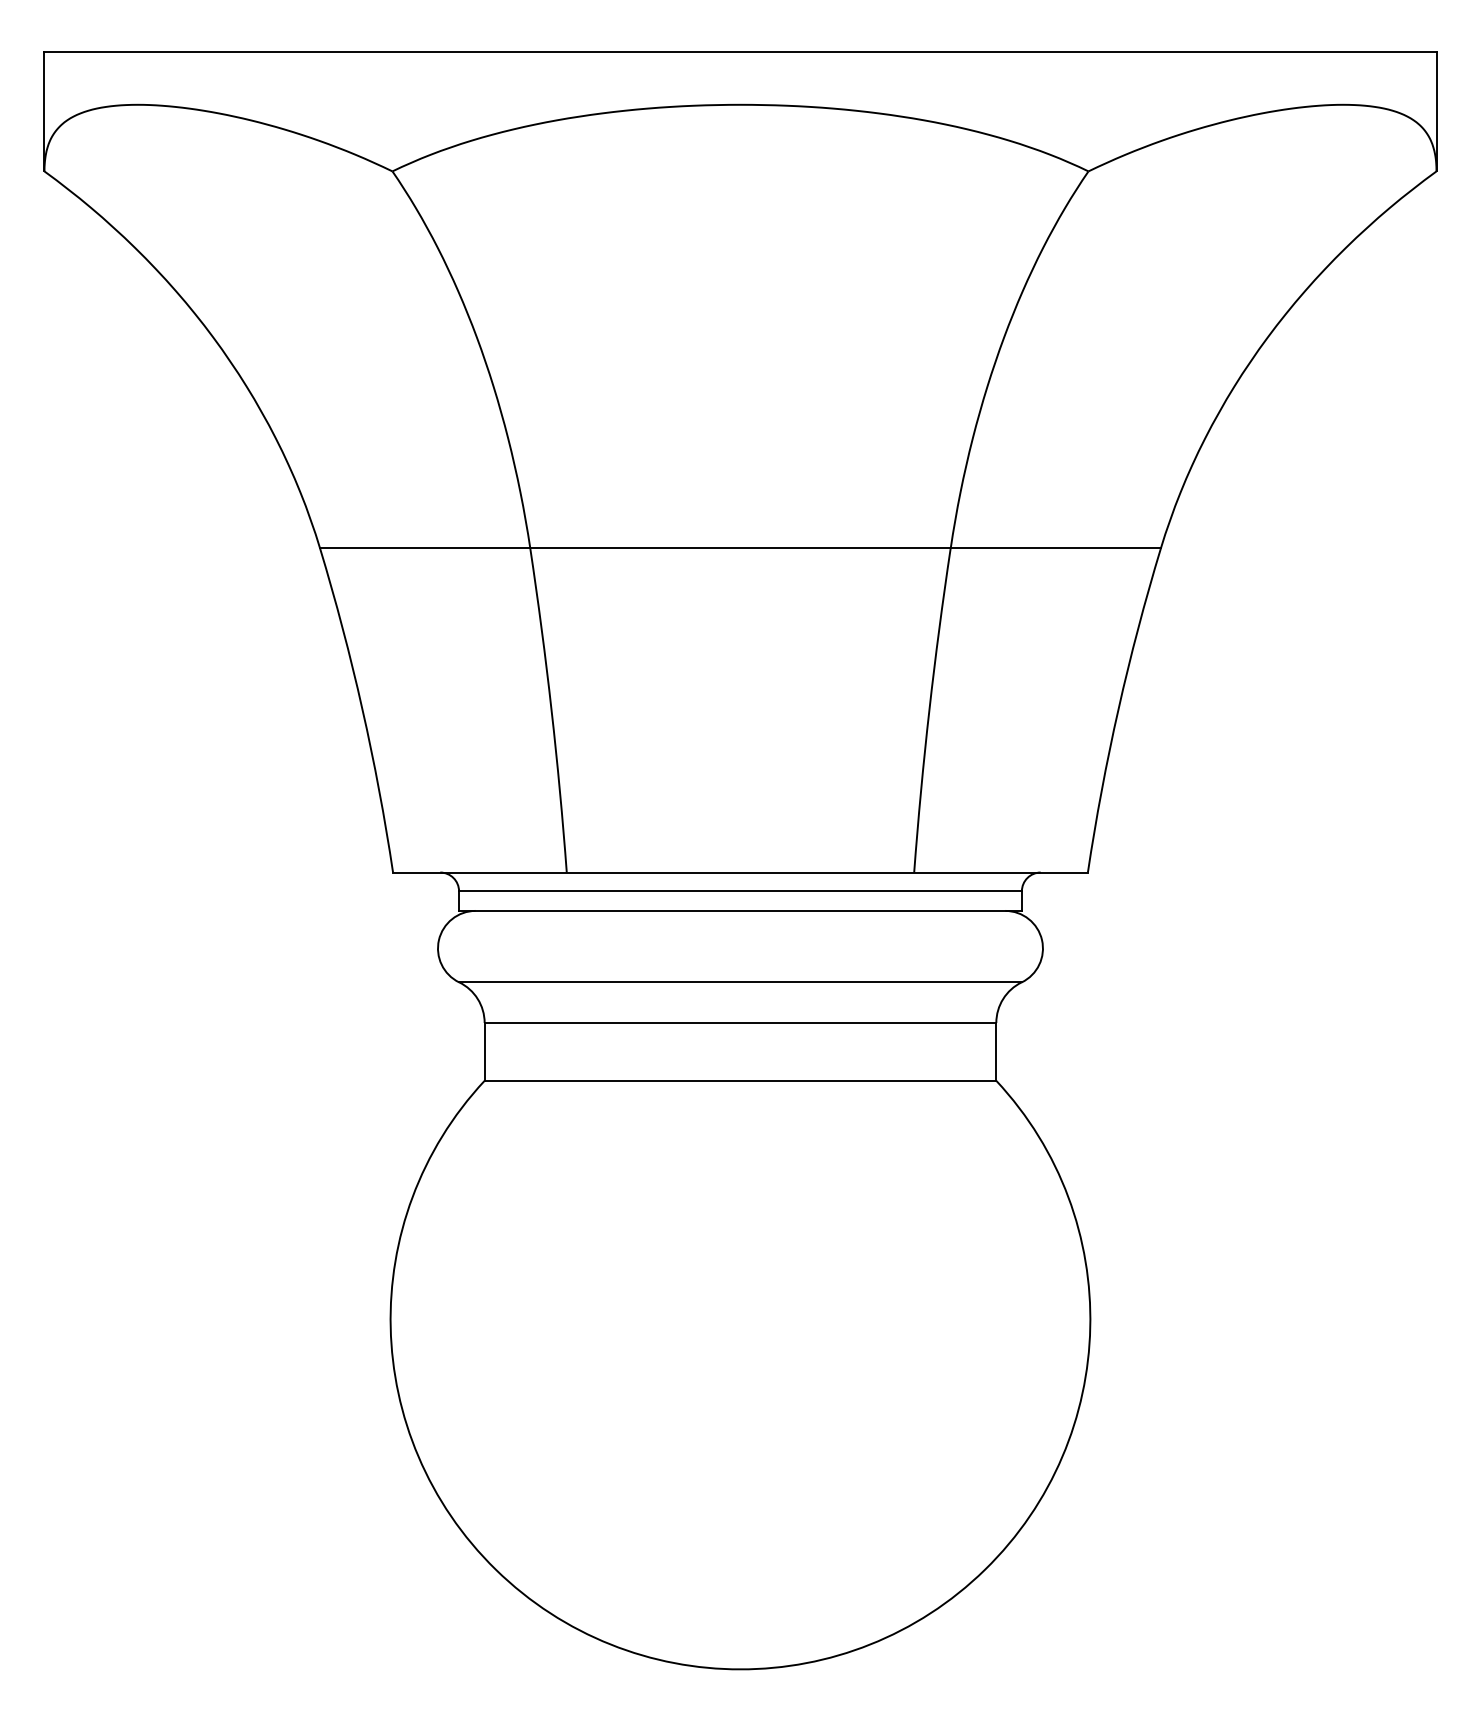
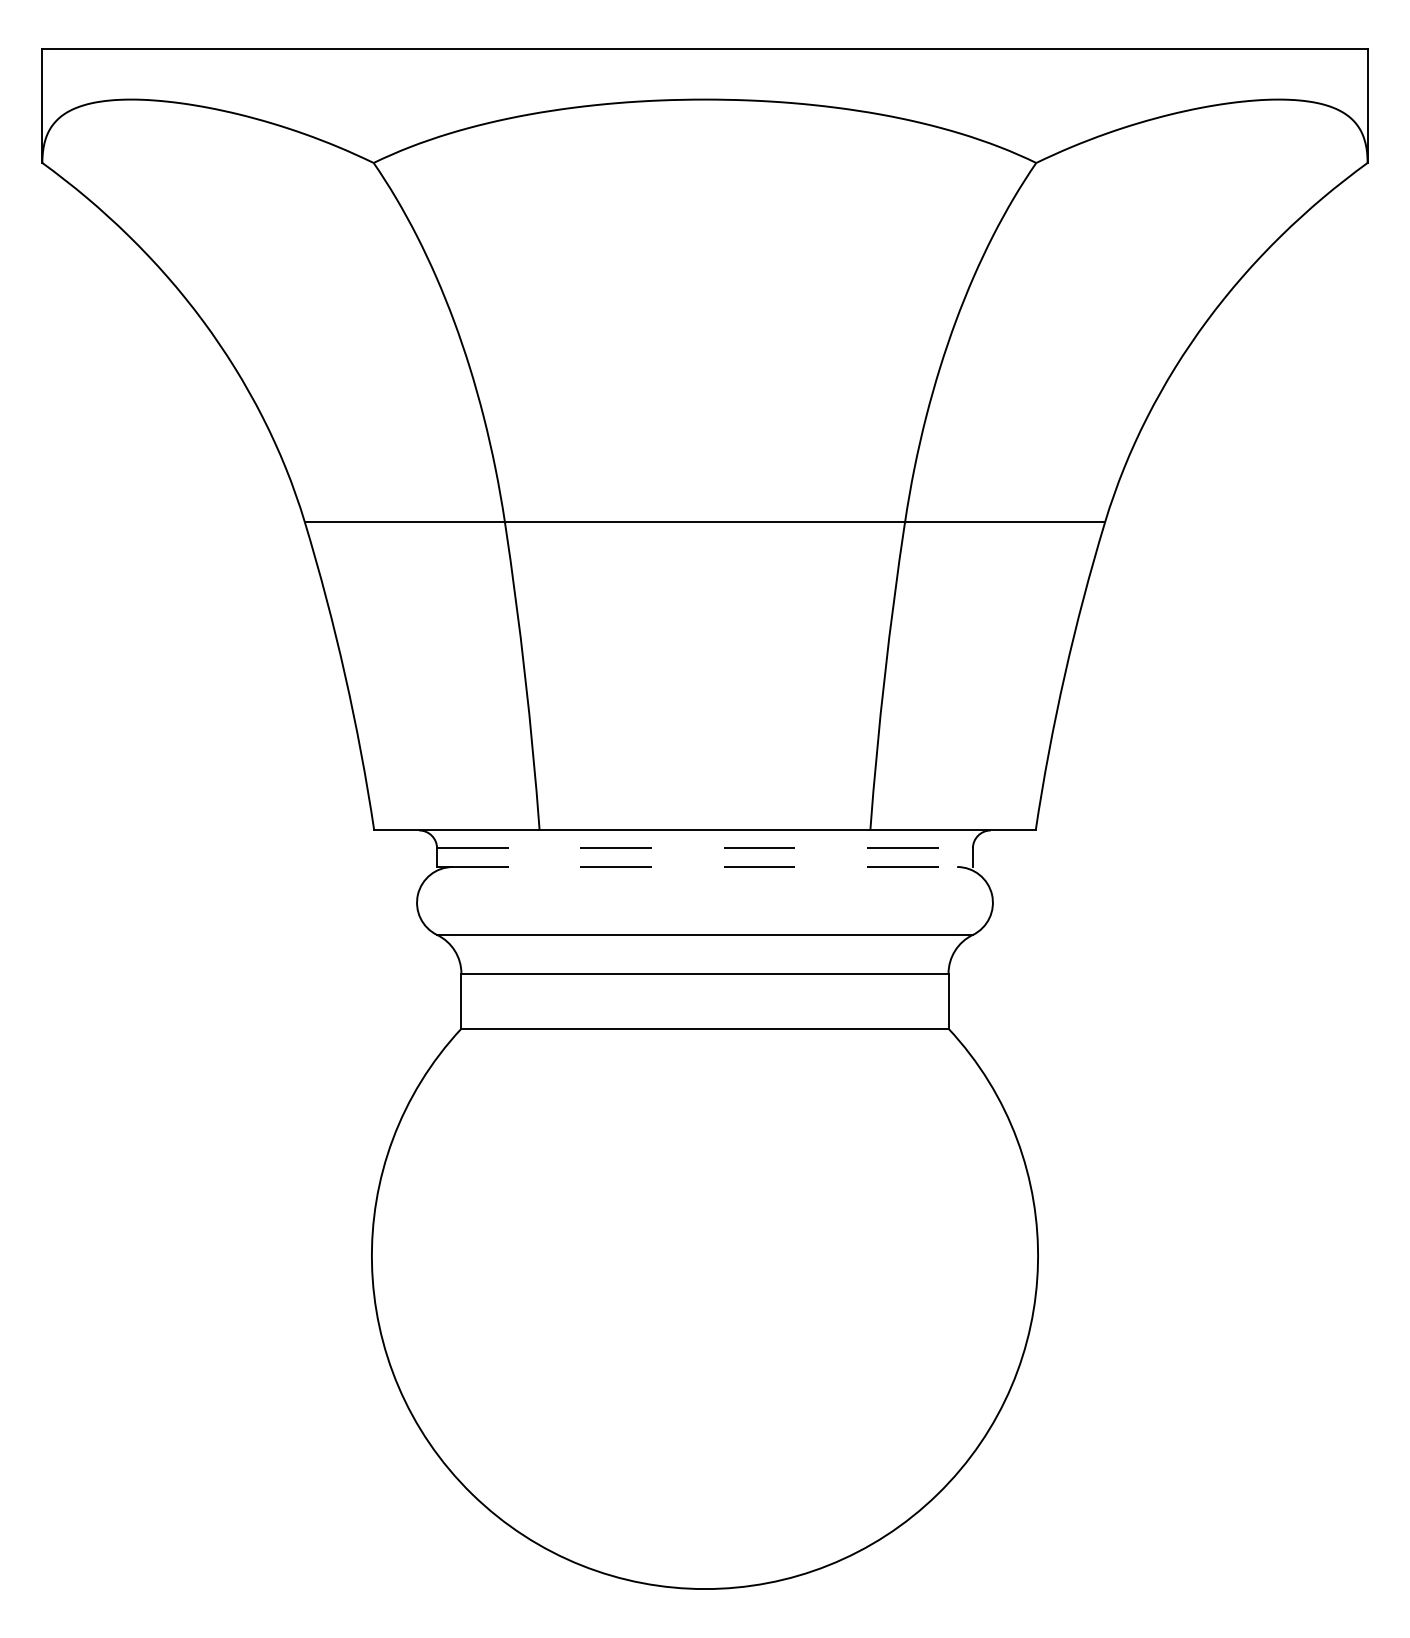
line: (740, 891) -> (705, 848), solid -> dashed
line: (740, 910) -> (705, 866), solid -> dashed

